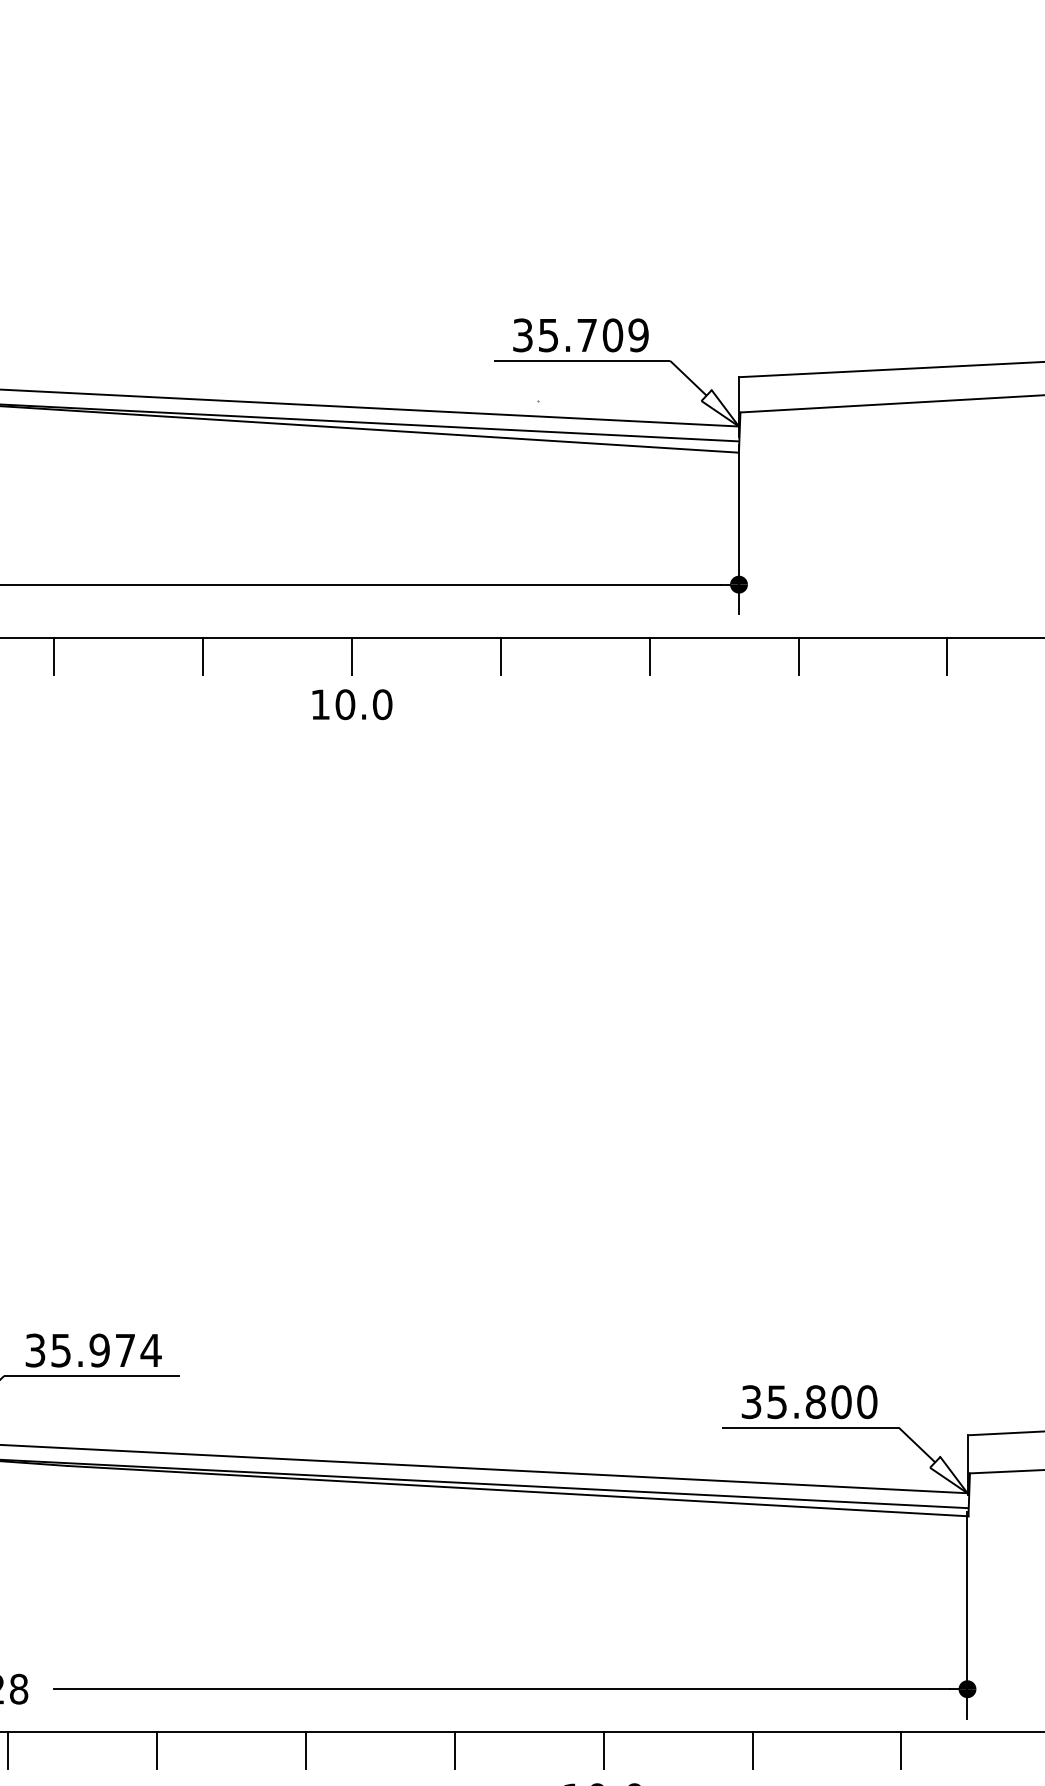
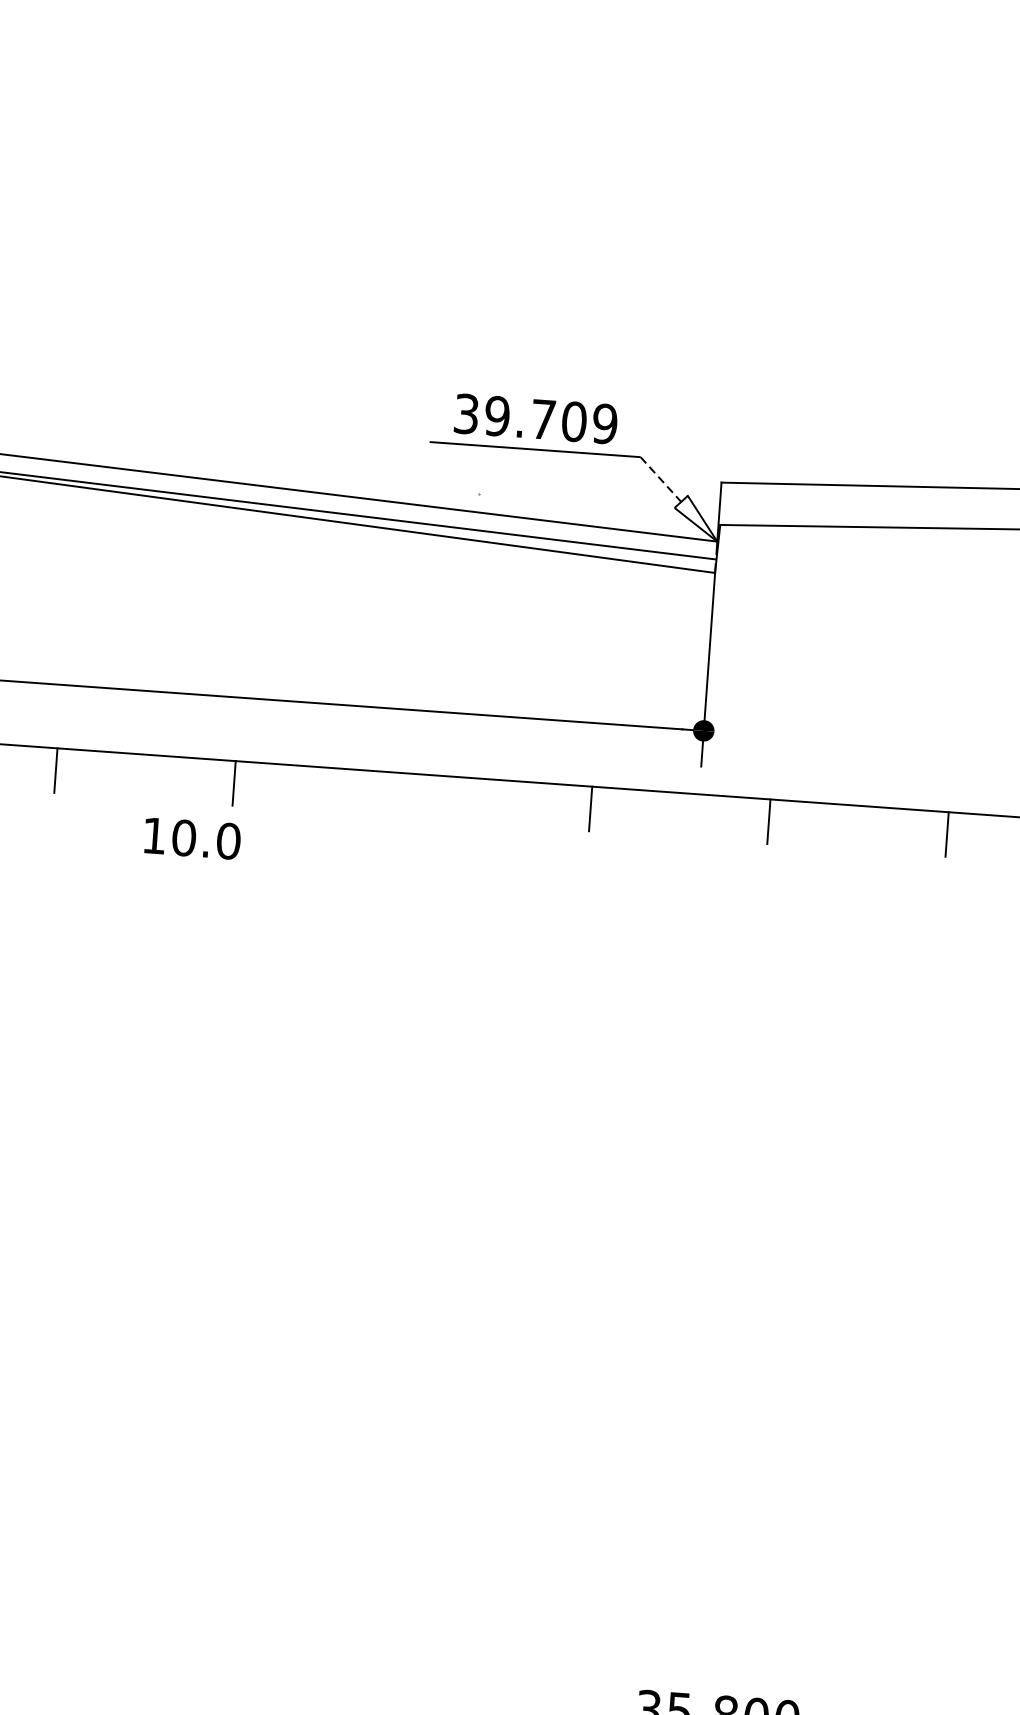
text: (548, 335) -> (497, 416), 35.709 -> 39.709
line: (688, 378) -> (661, 479), solid -> dashed
line: (500, 655) -> (412, 795), removed
text: (352, 704) -> (192, 838), moved

